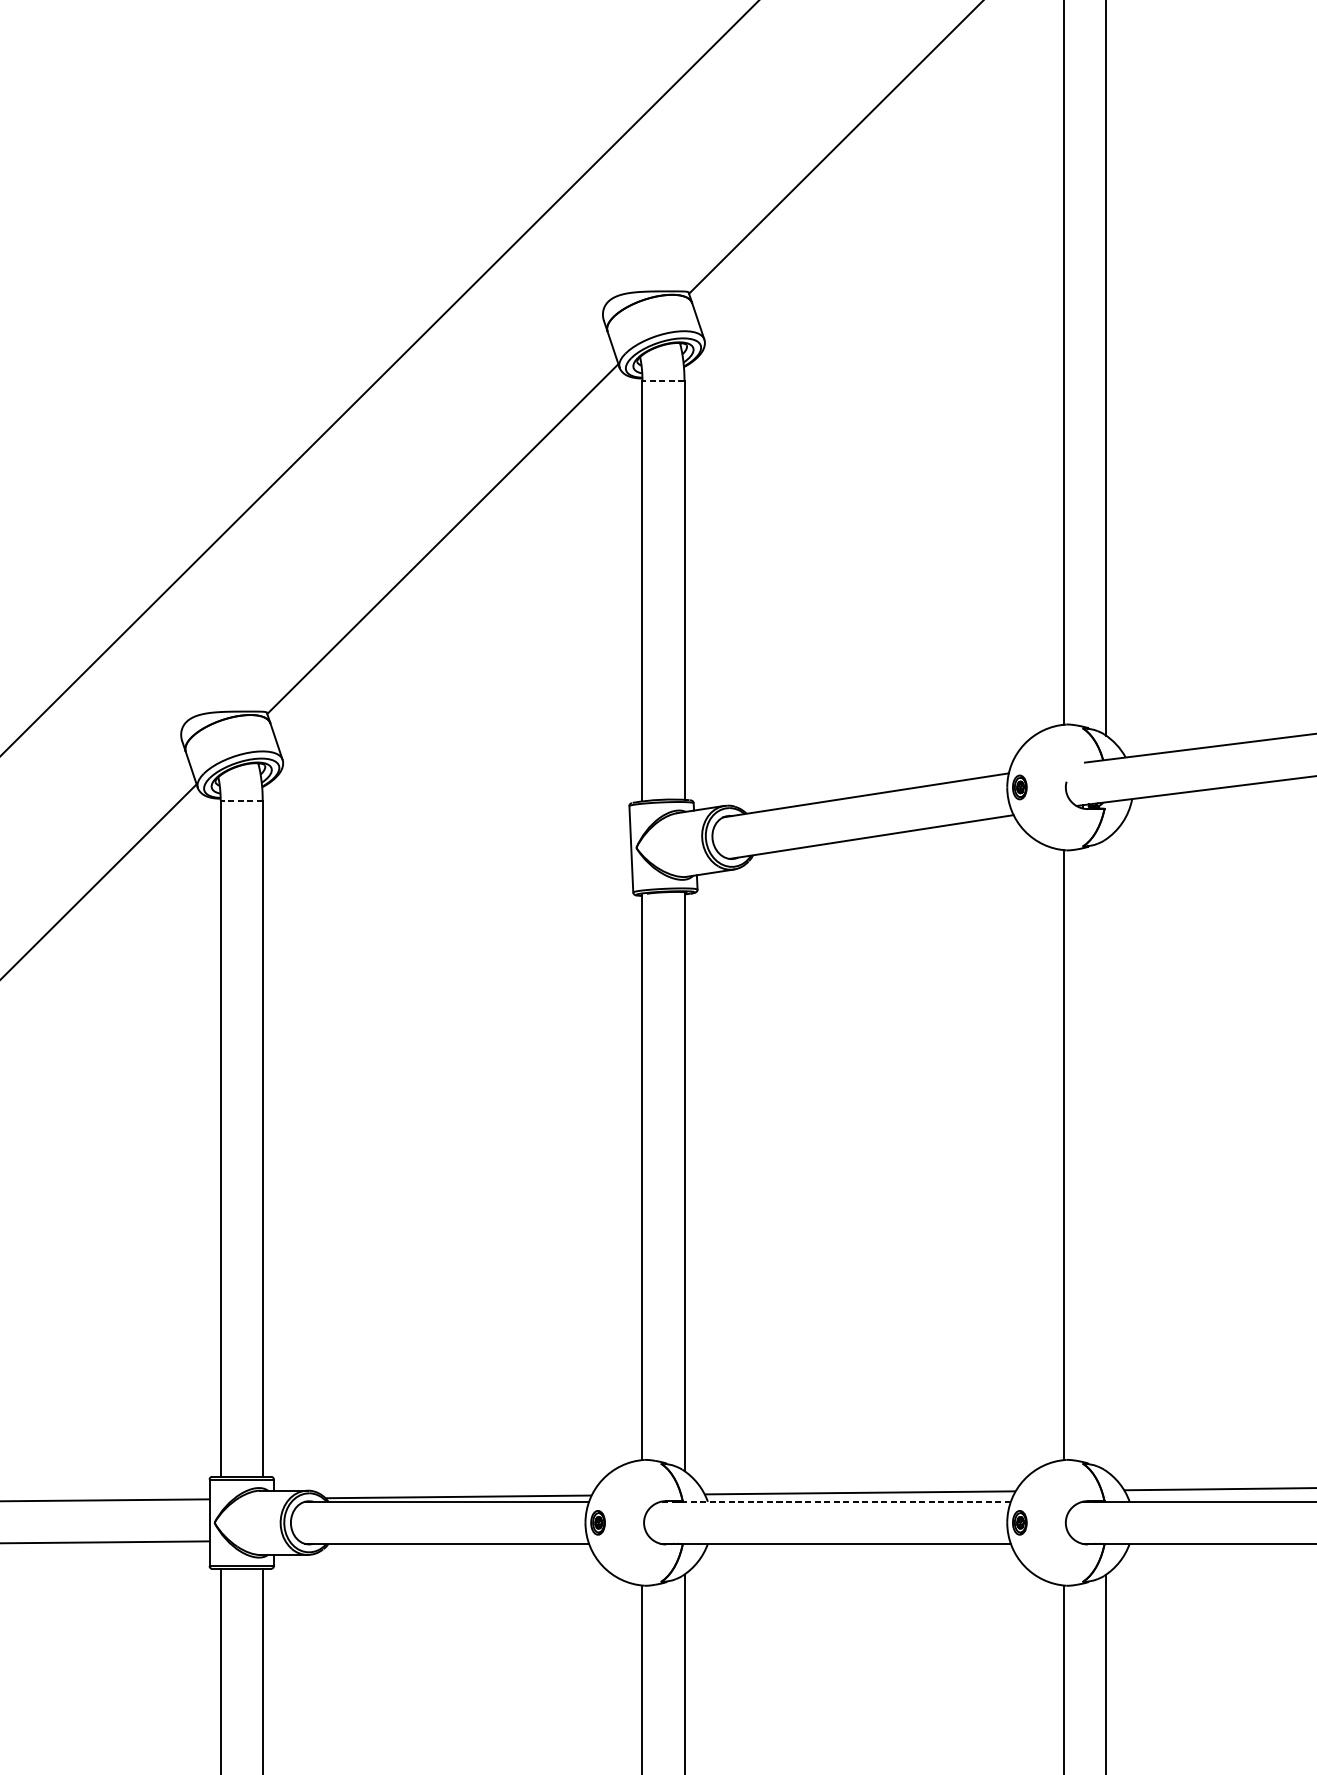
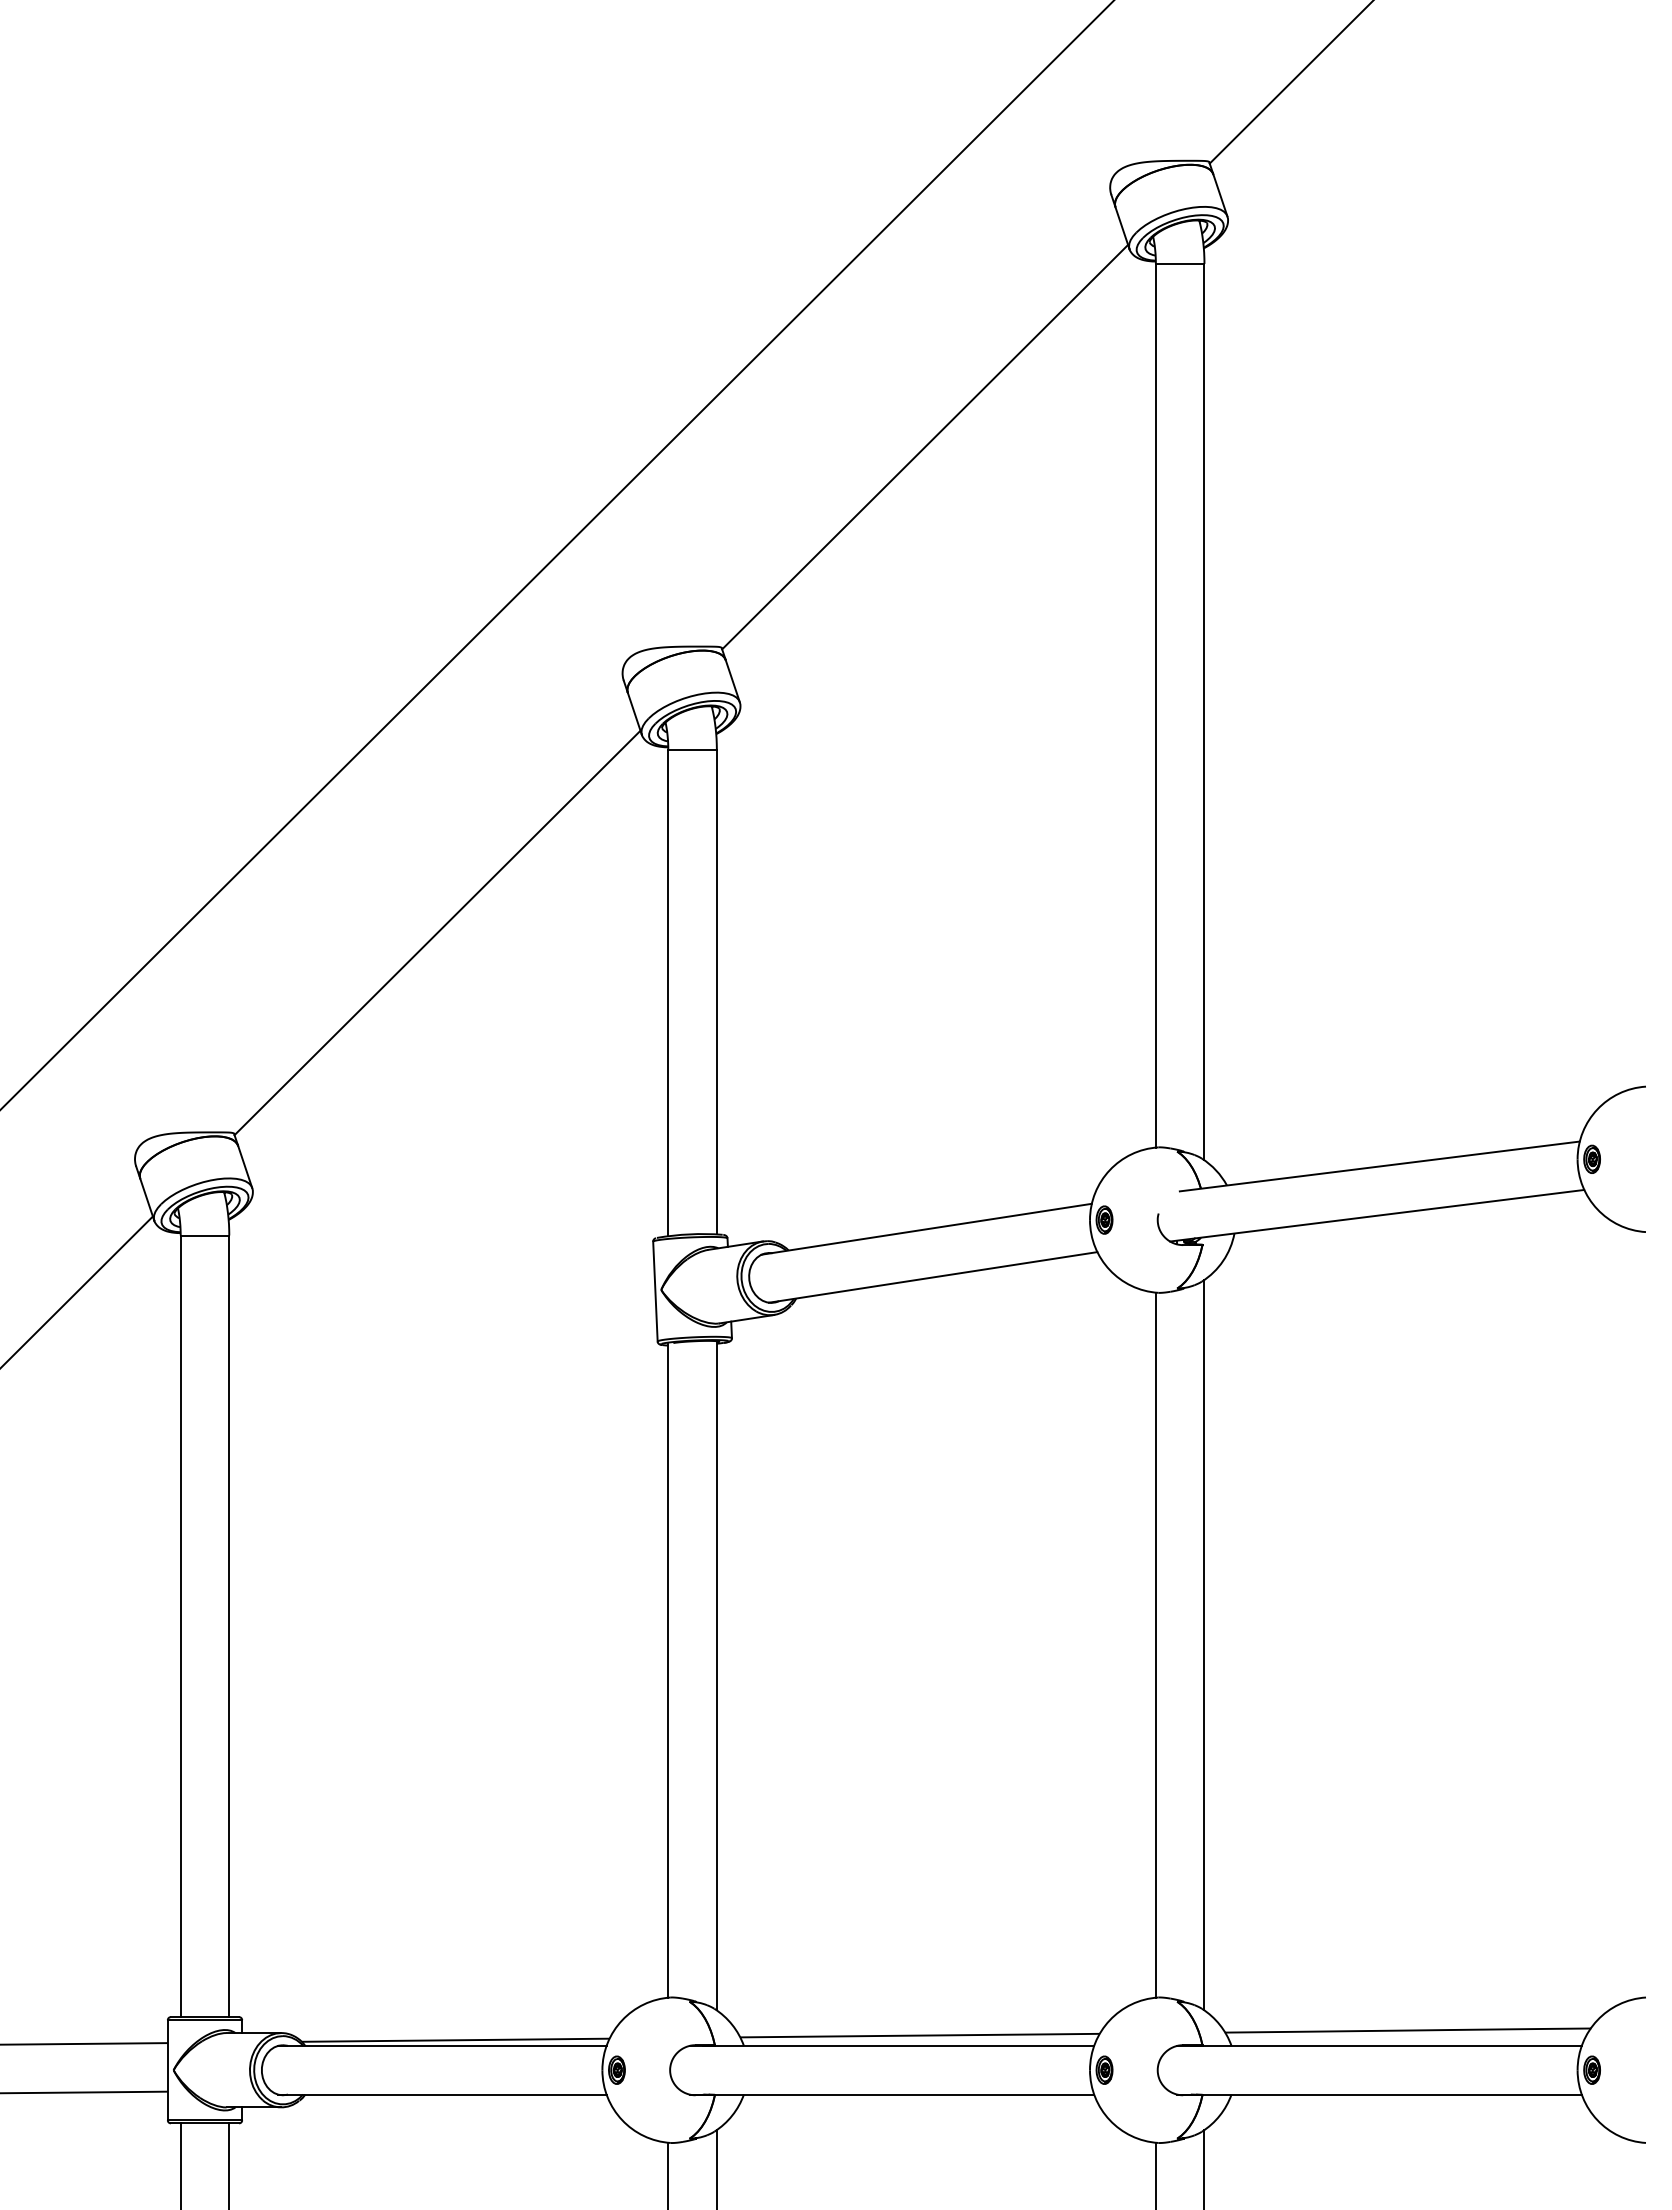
line: (663, 380) -> (692, 749), dashed -> solid
line: (241, 800) -> (204, 1235), dashed -> solid
line: (1106, 1154) -> (1204, 1644), added
line: (835, 1501) -> (891, 2045), dashed -> solid

